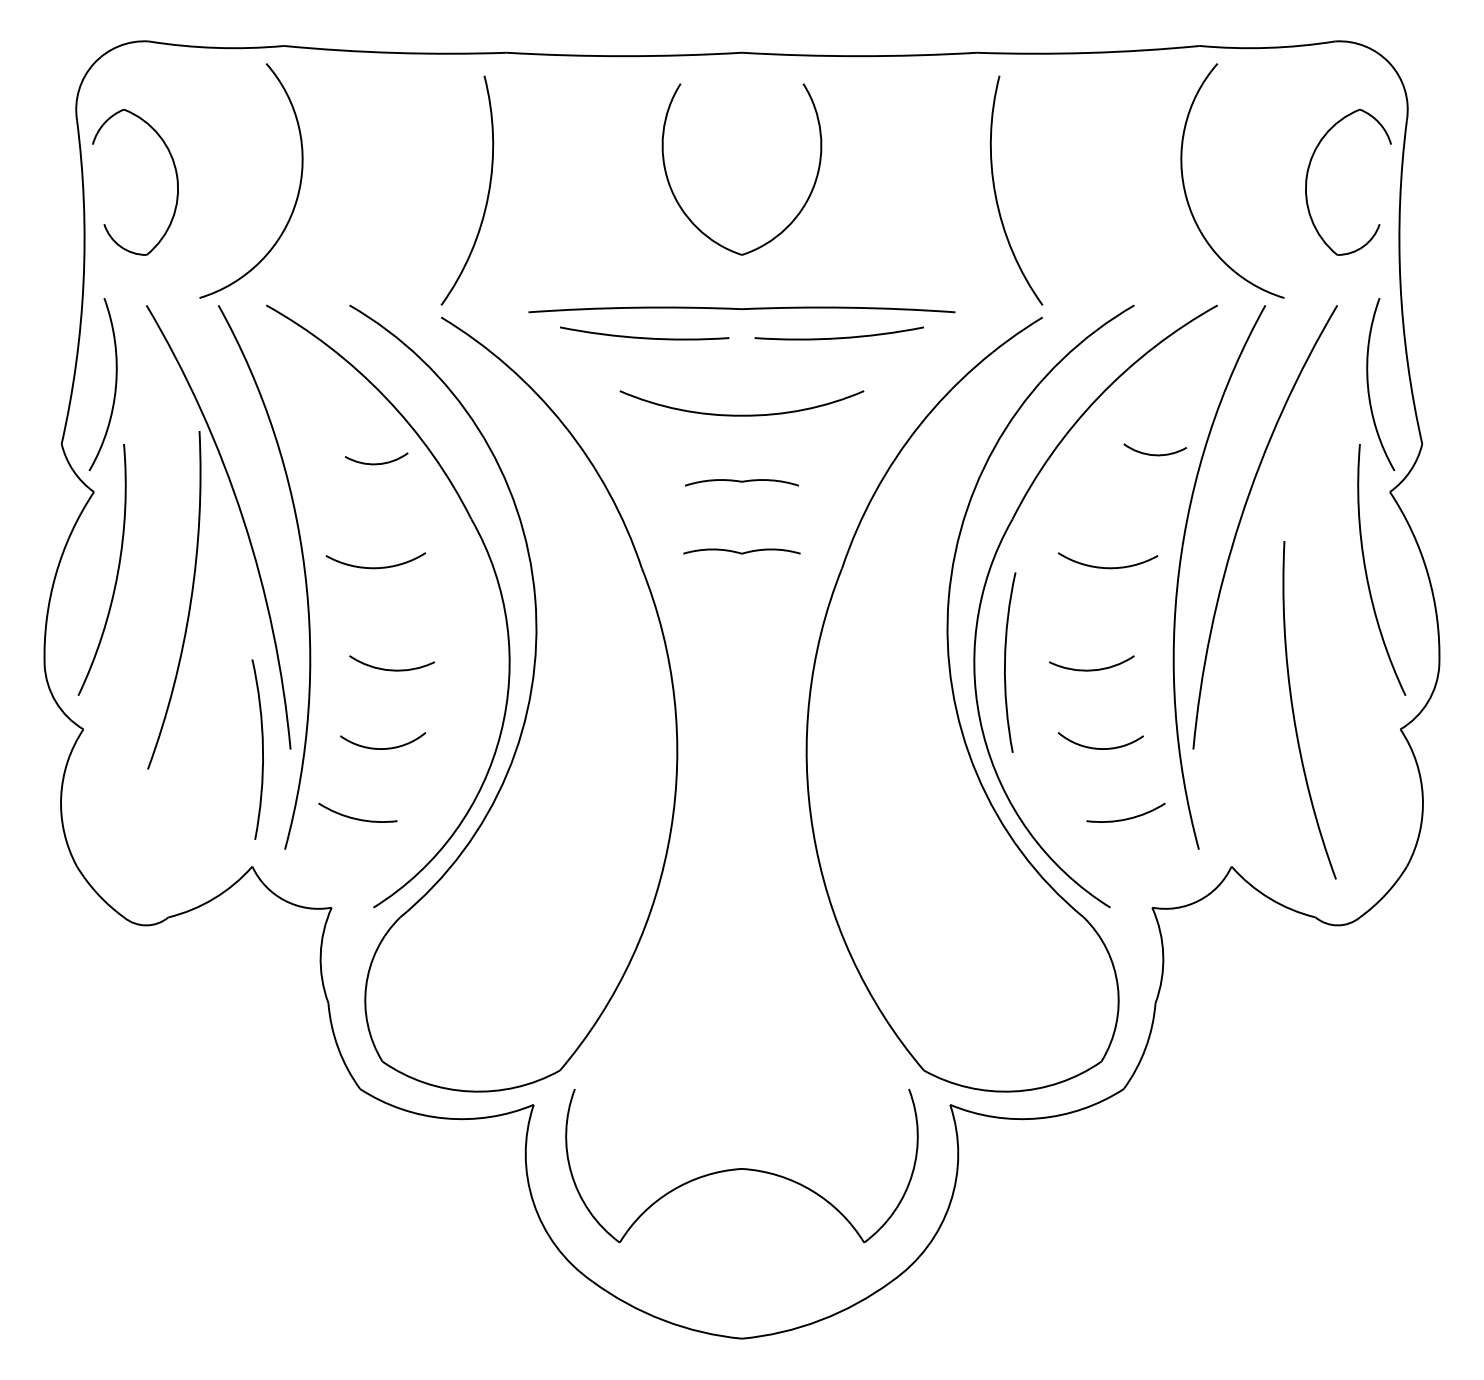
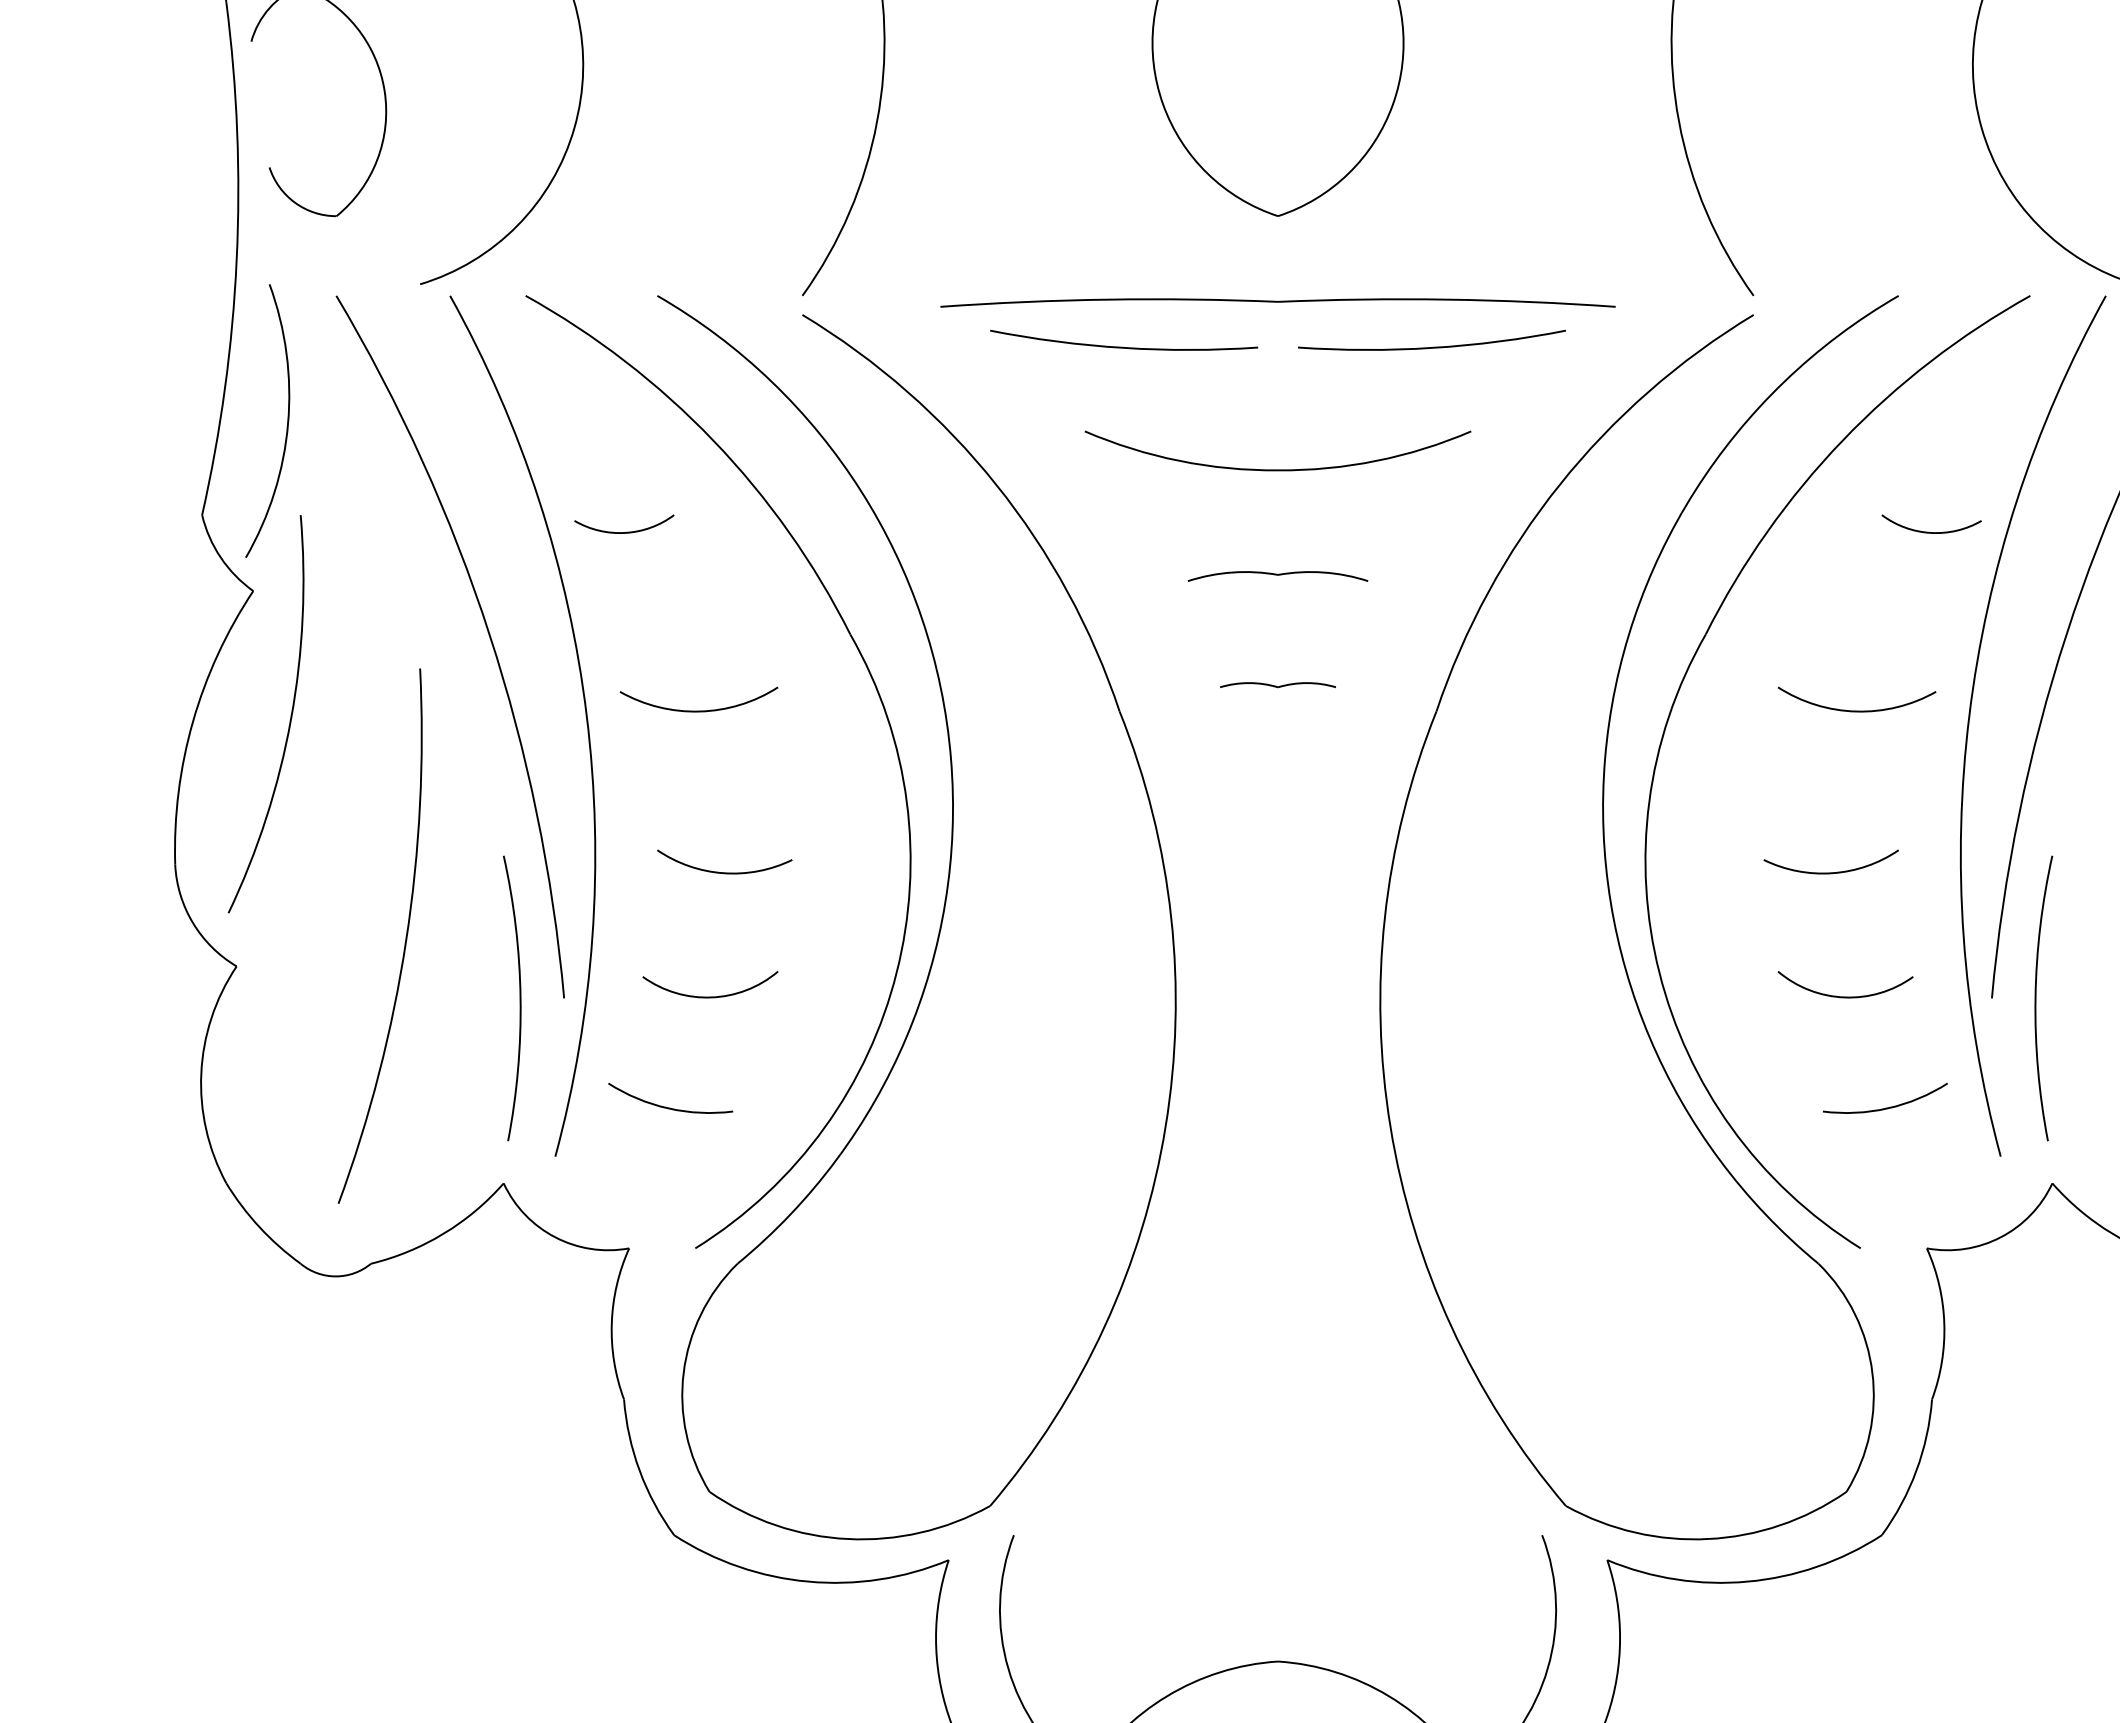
arc: (376, 463) -> (624, 531), moved
part: (741, 551) -> (1277, 685), size x0.62
arc: (189, 602) -> (404, 939), moved
arc: (1005, 662) -> (2036, 998), moved

